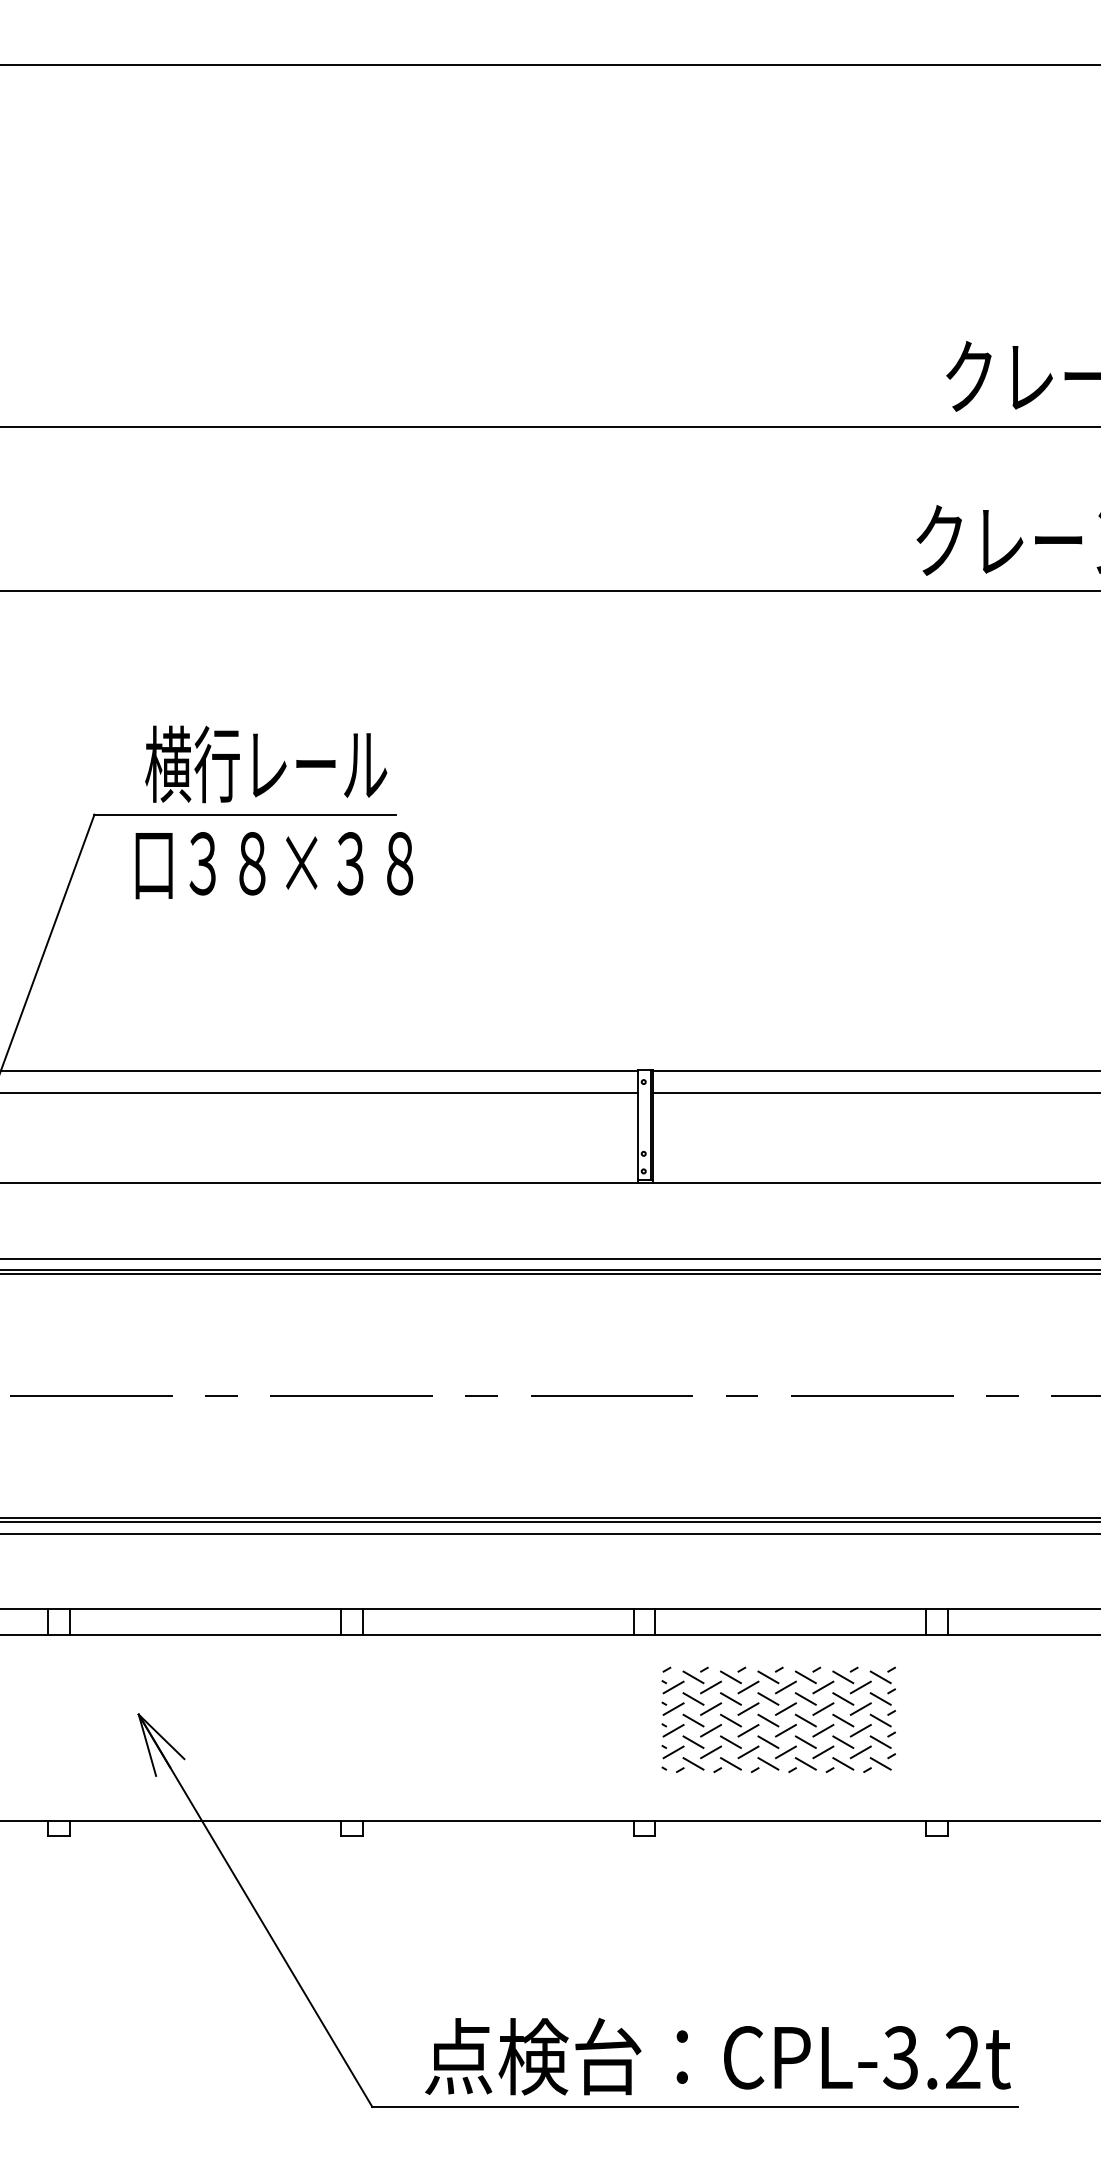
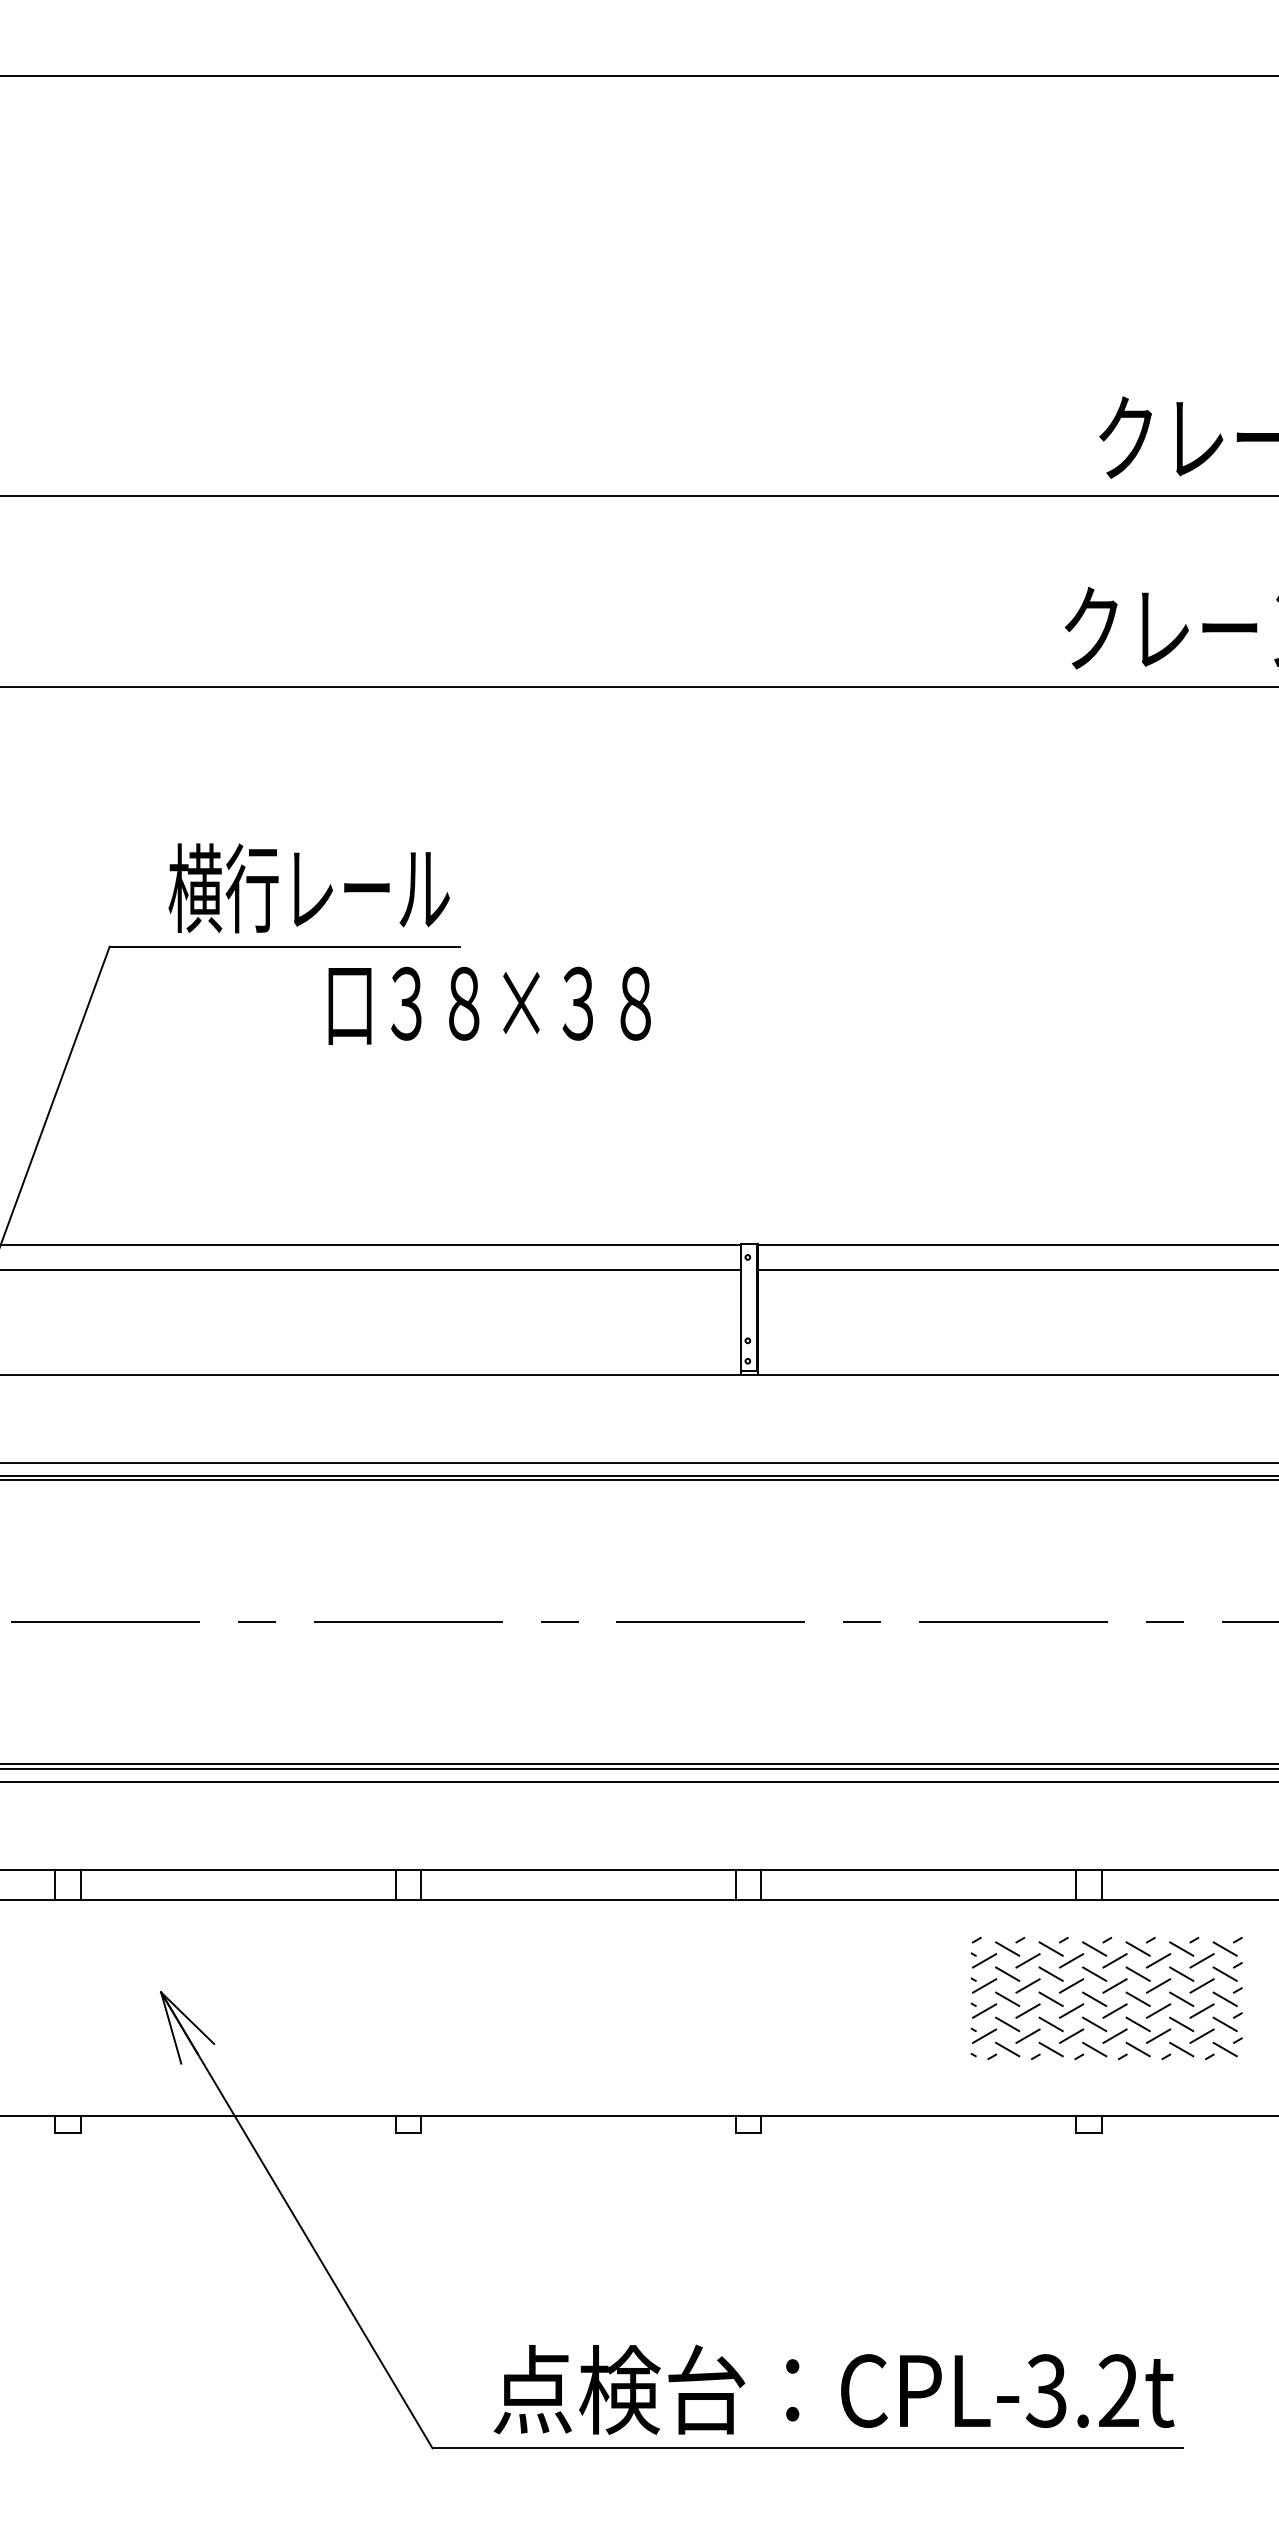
text: (274, 865) -> (489, 1005), moved
part: (778, 1719) -> (1106, 1998), moved

